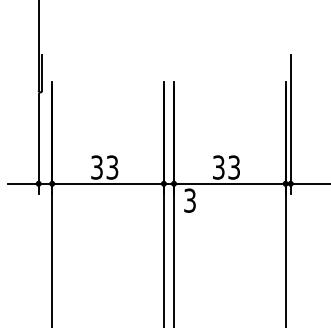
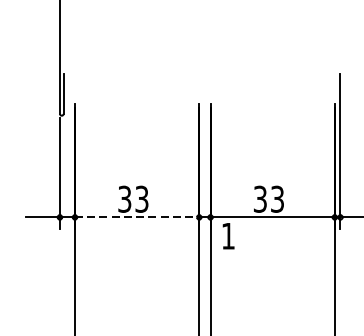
line: (108, 183) -> (137, 217), solid -> dashed
text: (189, 200) -> (227, 235), 3 -> 1

